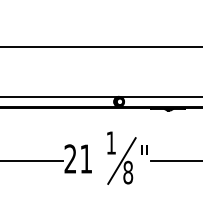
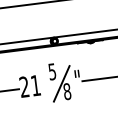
text: (110, 142) -> (51, 71), 1 -> 5

